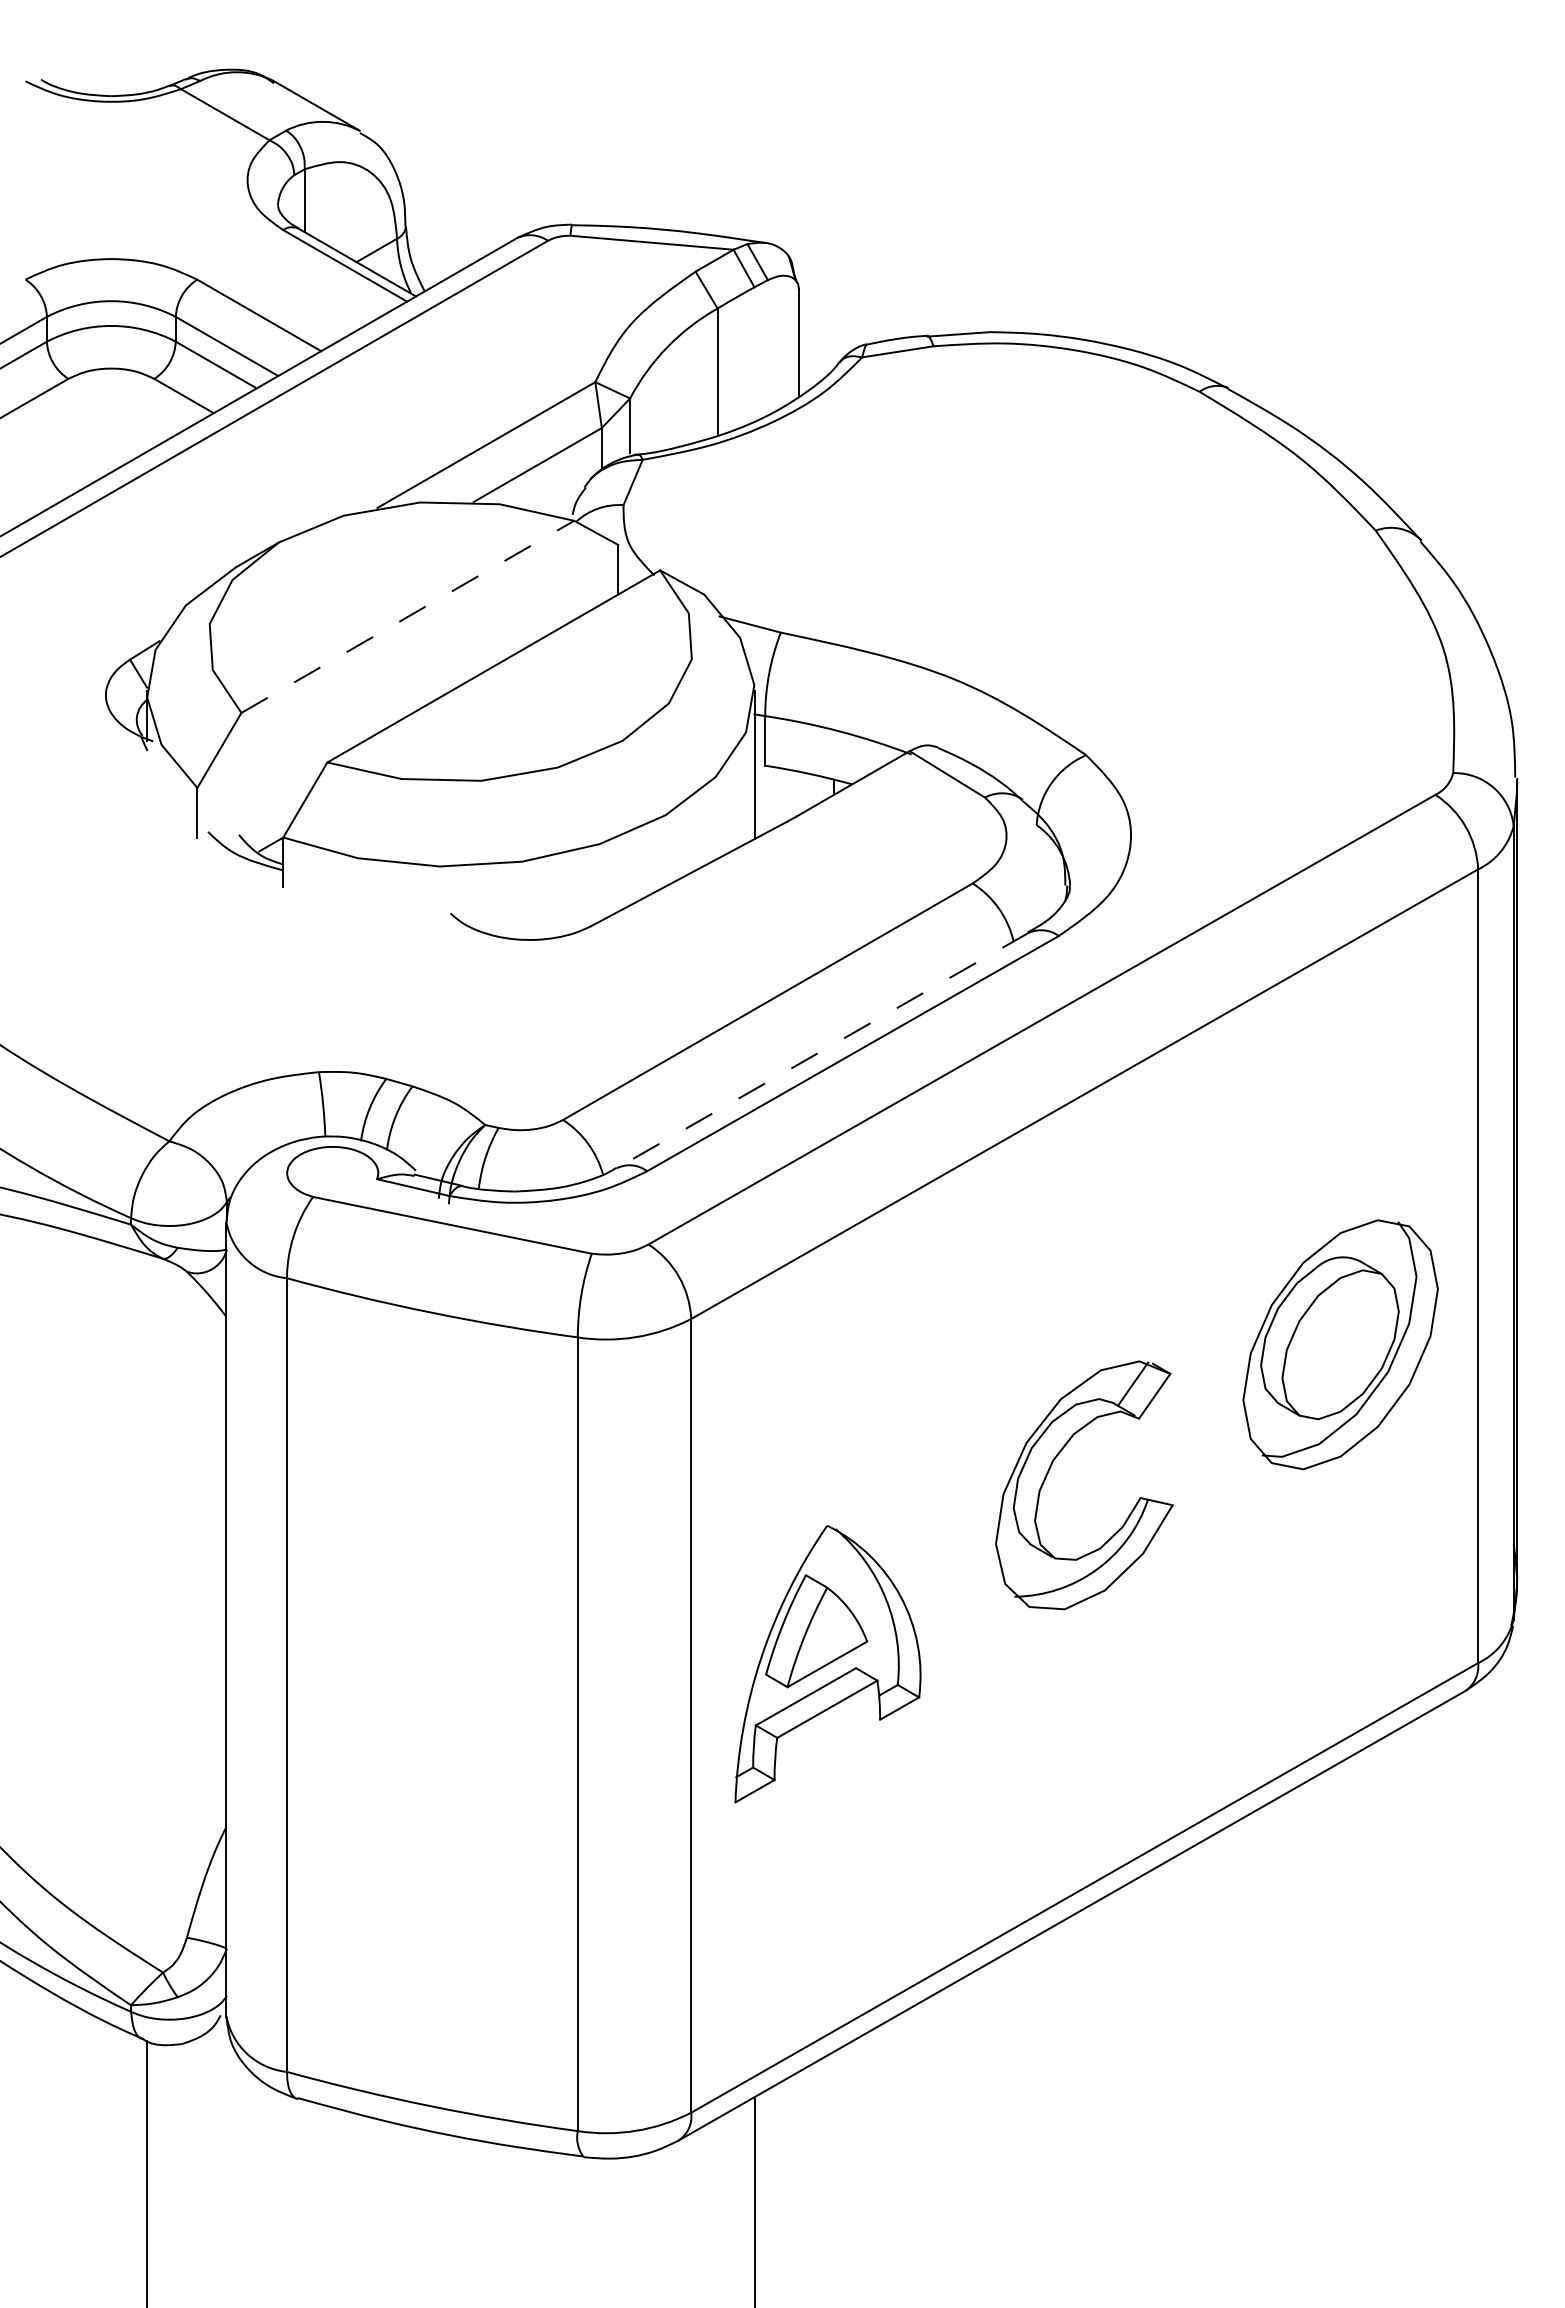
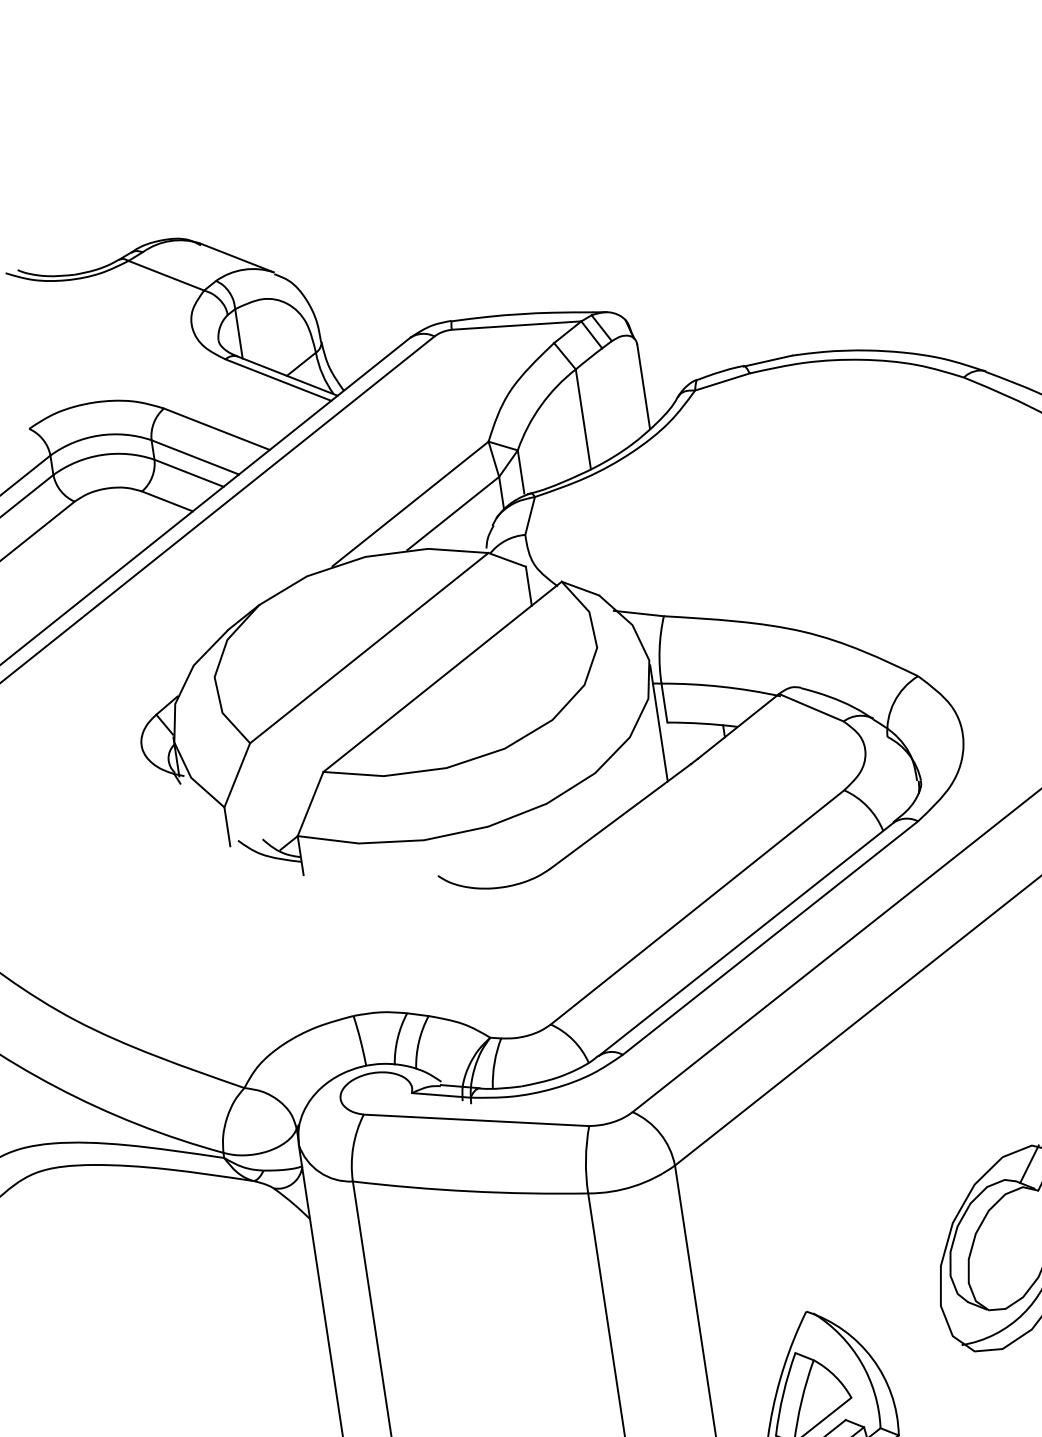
line: (408, 616) -> (369, 647), dashed -> solid
line: (822, 1050) -> (746, 939), dashed -> solid

